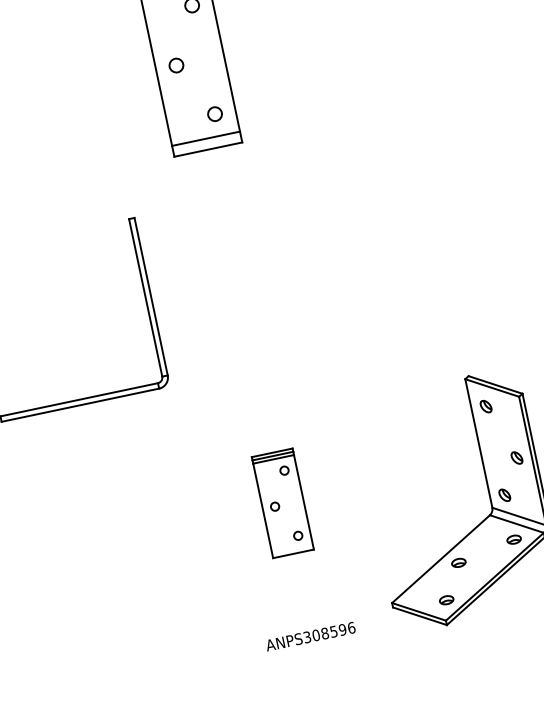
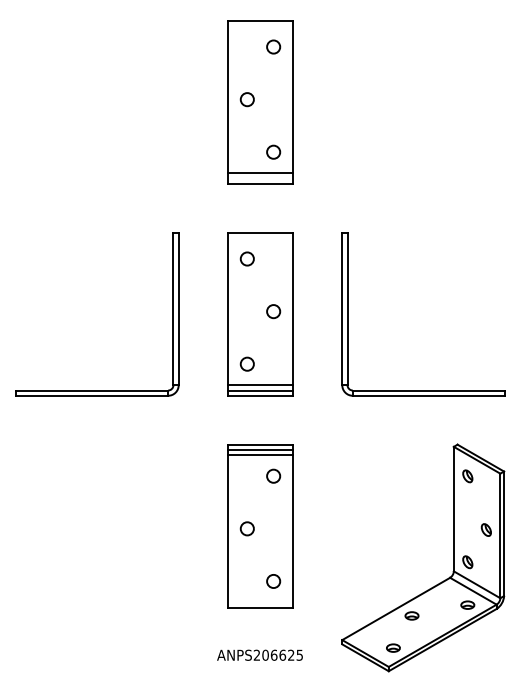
part: (327, 265) -> (348, 314), added
part: (236, 284) -> (260, 314), added
part: (282, 503) -> (260, 526), size x1.67
text: (329, 631) -> (278, 654), ANPS308596 -> ANPS206625

